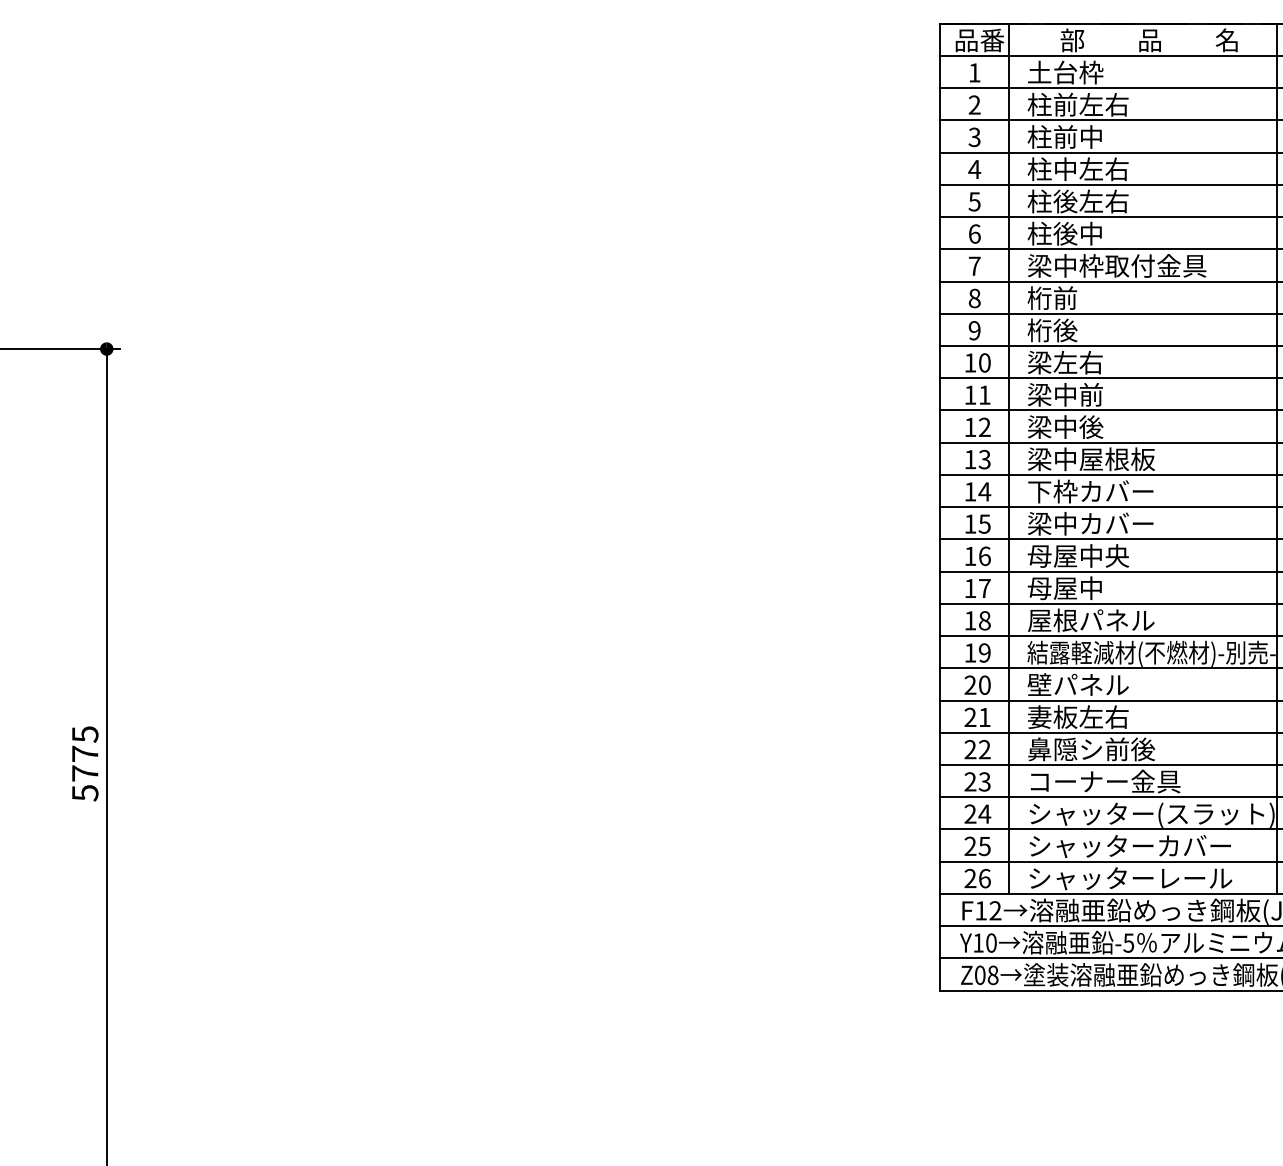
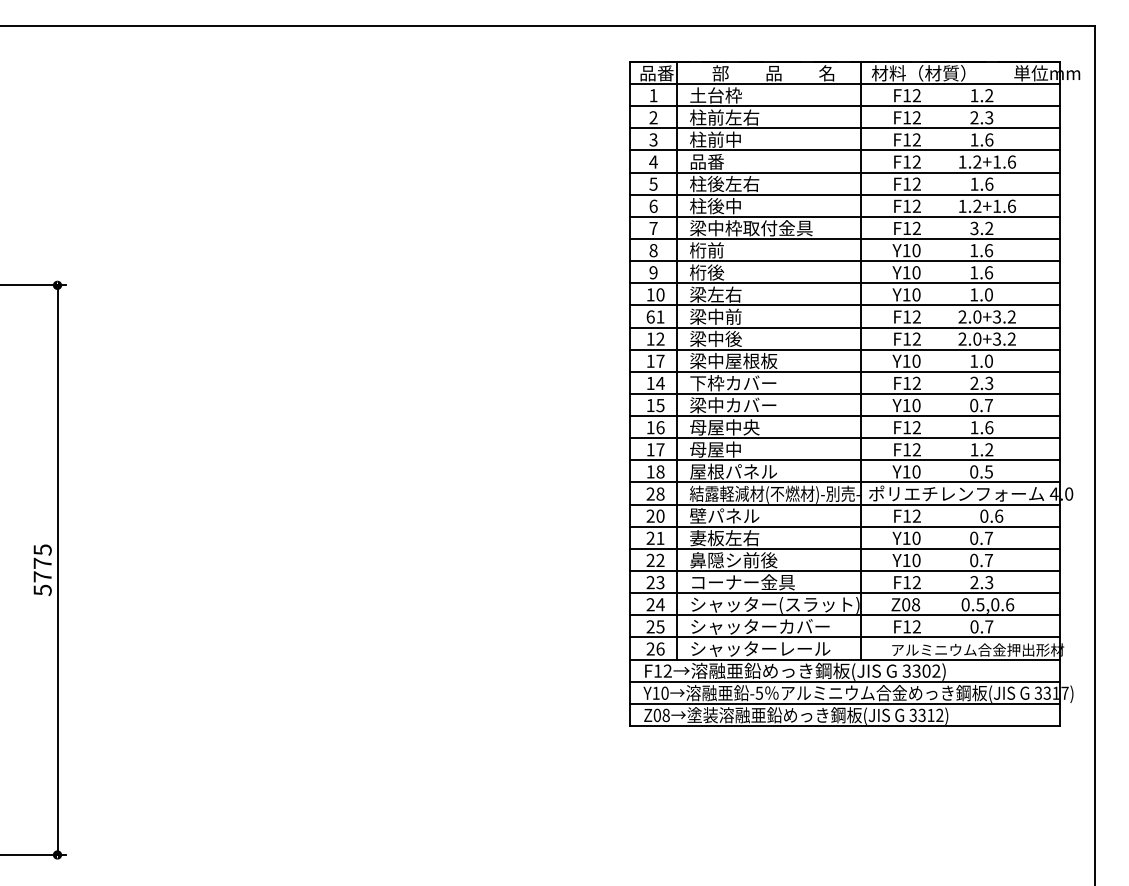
text: (1077, 168) -> (724, 161), 柱中左右 -> 品番
text: (970, 394) -> (650, 316), 11 -> 61
text: (984, 458) -> (660, 360), 13 -> 17
text: (977, 652) -> (655, 493), 19 -> 28

